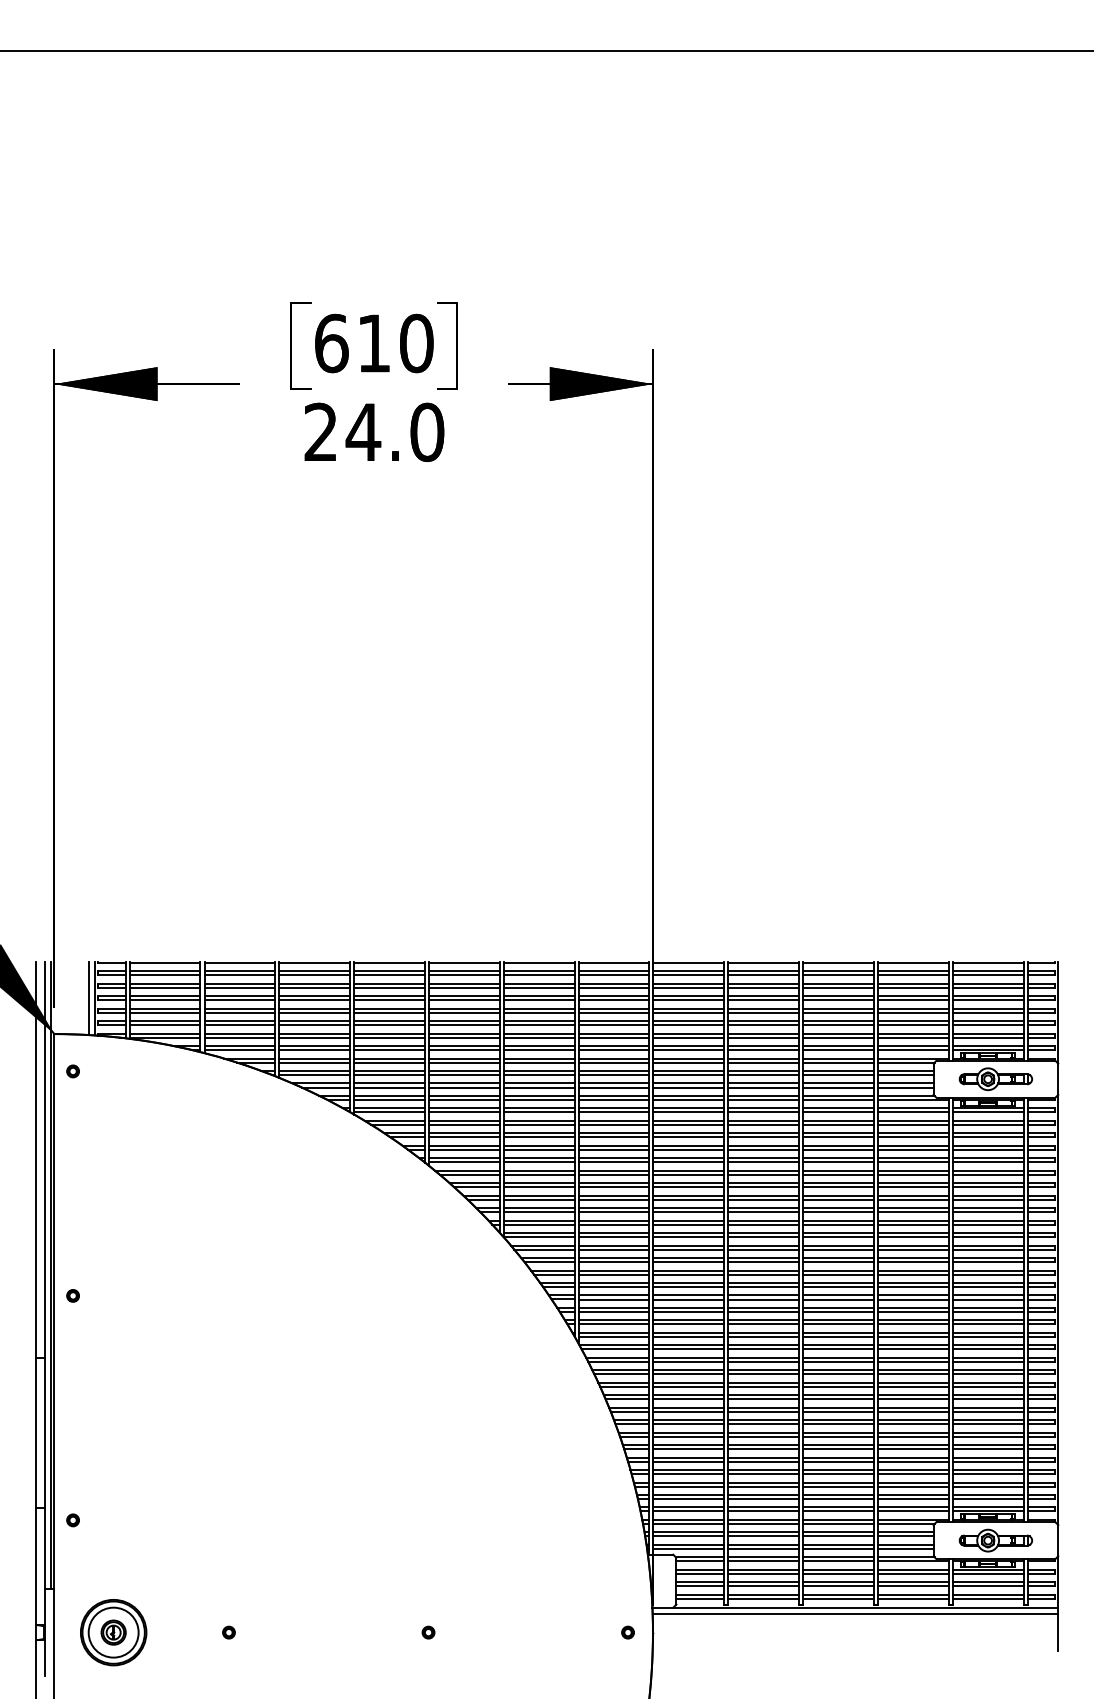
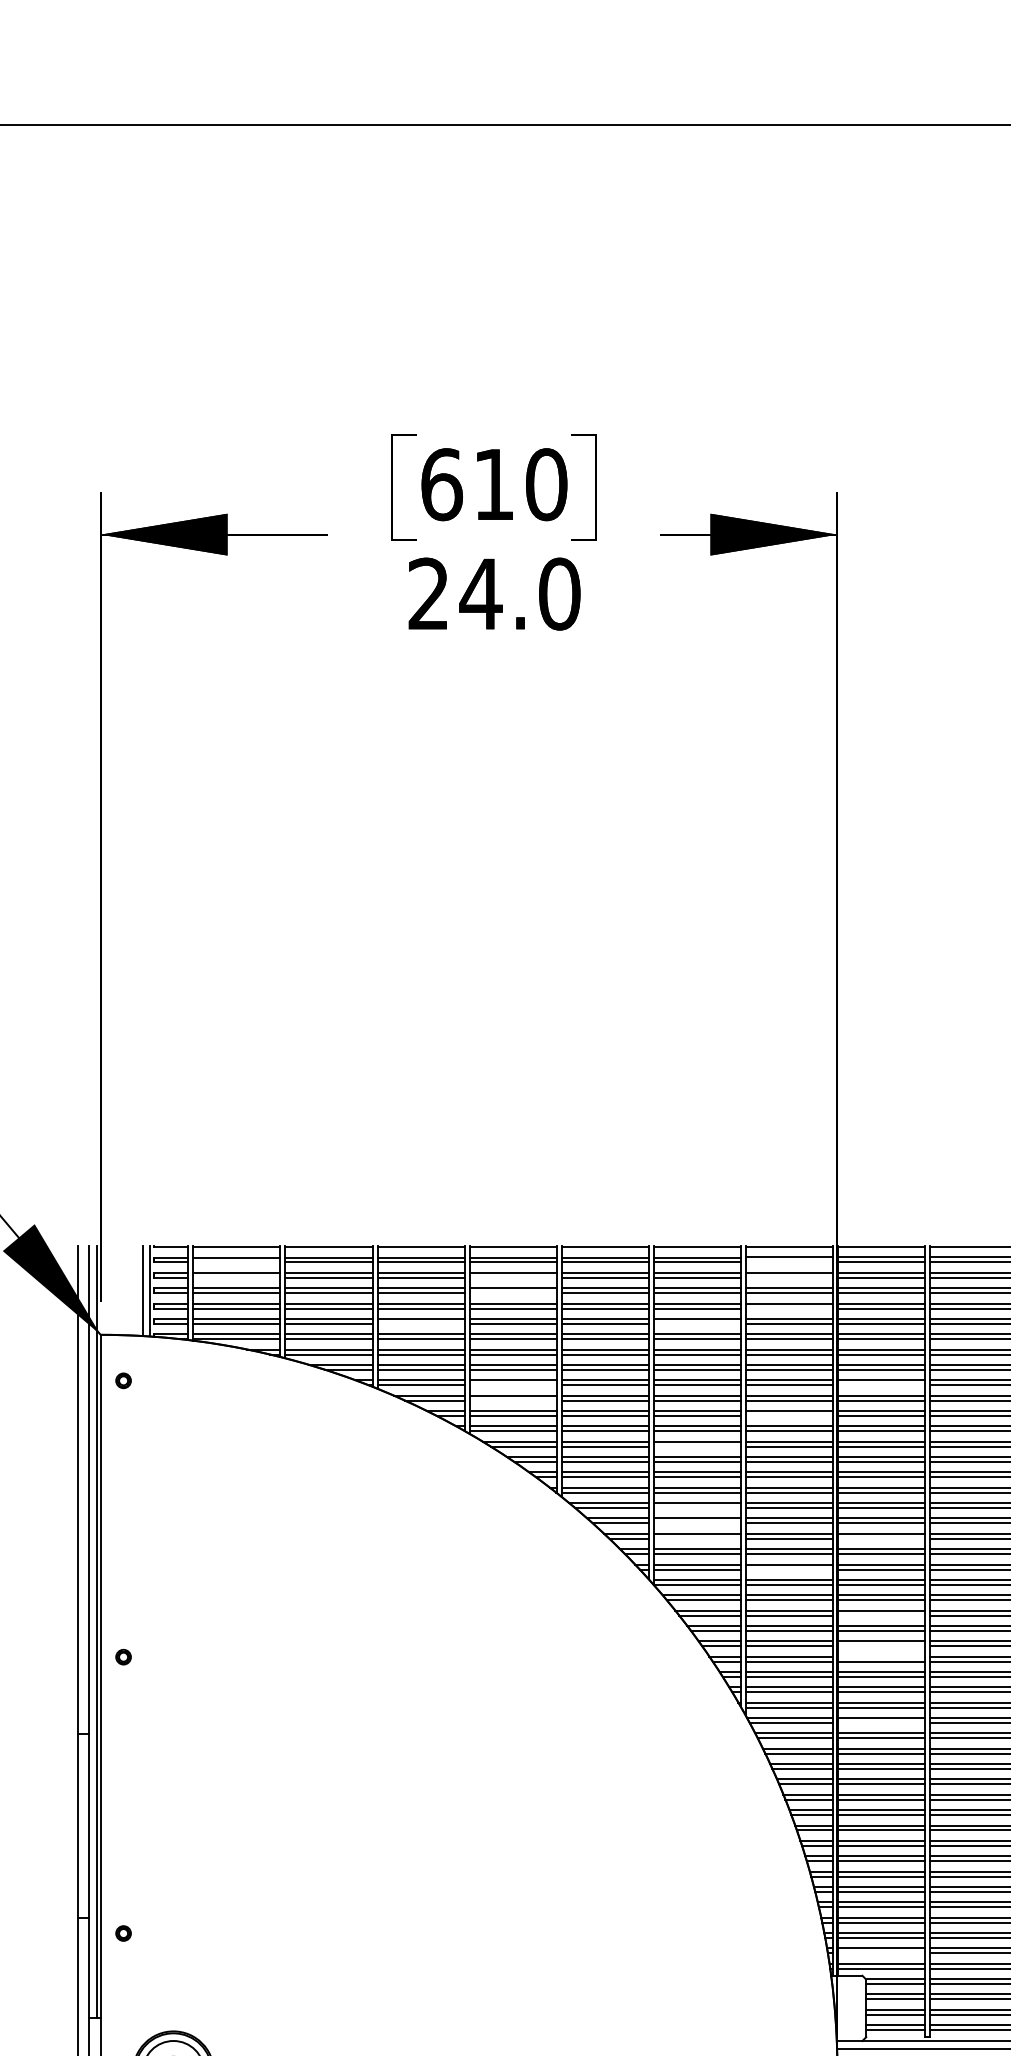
line: (164, 975) -> (236, 1262), removed
line: (613, 975) -> (788, 1262), removed
line: (164, 987) -> (236, 1277), removed
line: (389, 987) -> (513, 1277), removed
line: (613, 987) -> (788, 1277), removed
line: (389, 1000) -> (513, 1293), removed
line: (613, 1012) -> (788, 1308), removed
line: (314, 1025) -> (420, 1324), removed
line: (538, 1025) -> (696, 1324), removed
line: (389, 1075) -> (513, 1385), removed
line: (688, 1075) -> (881, 1385), removed
line: (389, 1087) -> (513, 1400), removed
line: (613, 1099) -> (788, 1415), removed
line: (538, 1124) -> (696, 1446), removed
line: (538, 1174) -> (696, 1507), removed
line: (538, 1187) -> (696, 1523), removed
line: (538, 1199) -> (696, 1538), removed
line: (688, 1199) -> (881, 1538), removed
line: (613, 1224) -> (788, 1569), removed
line: (688, 1262) -> (881, 1616), removed
line: (688, 1287) -> (881, 1646), removed
line: (688, 1295) -> (881, 1656), removed
line: (688, 1349) -> (881, 1723), removed
line: (688, 1536) -> (881, 1953), removed

